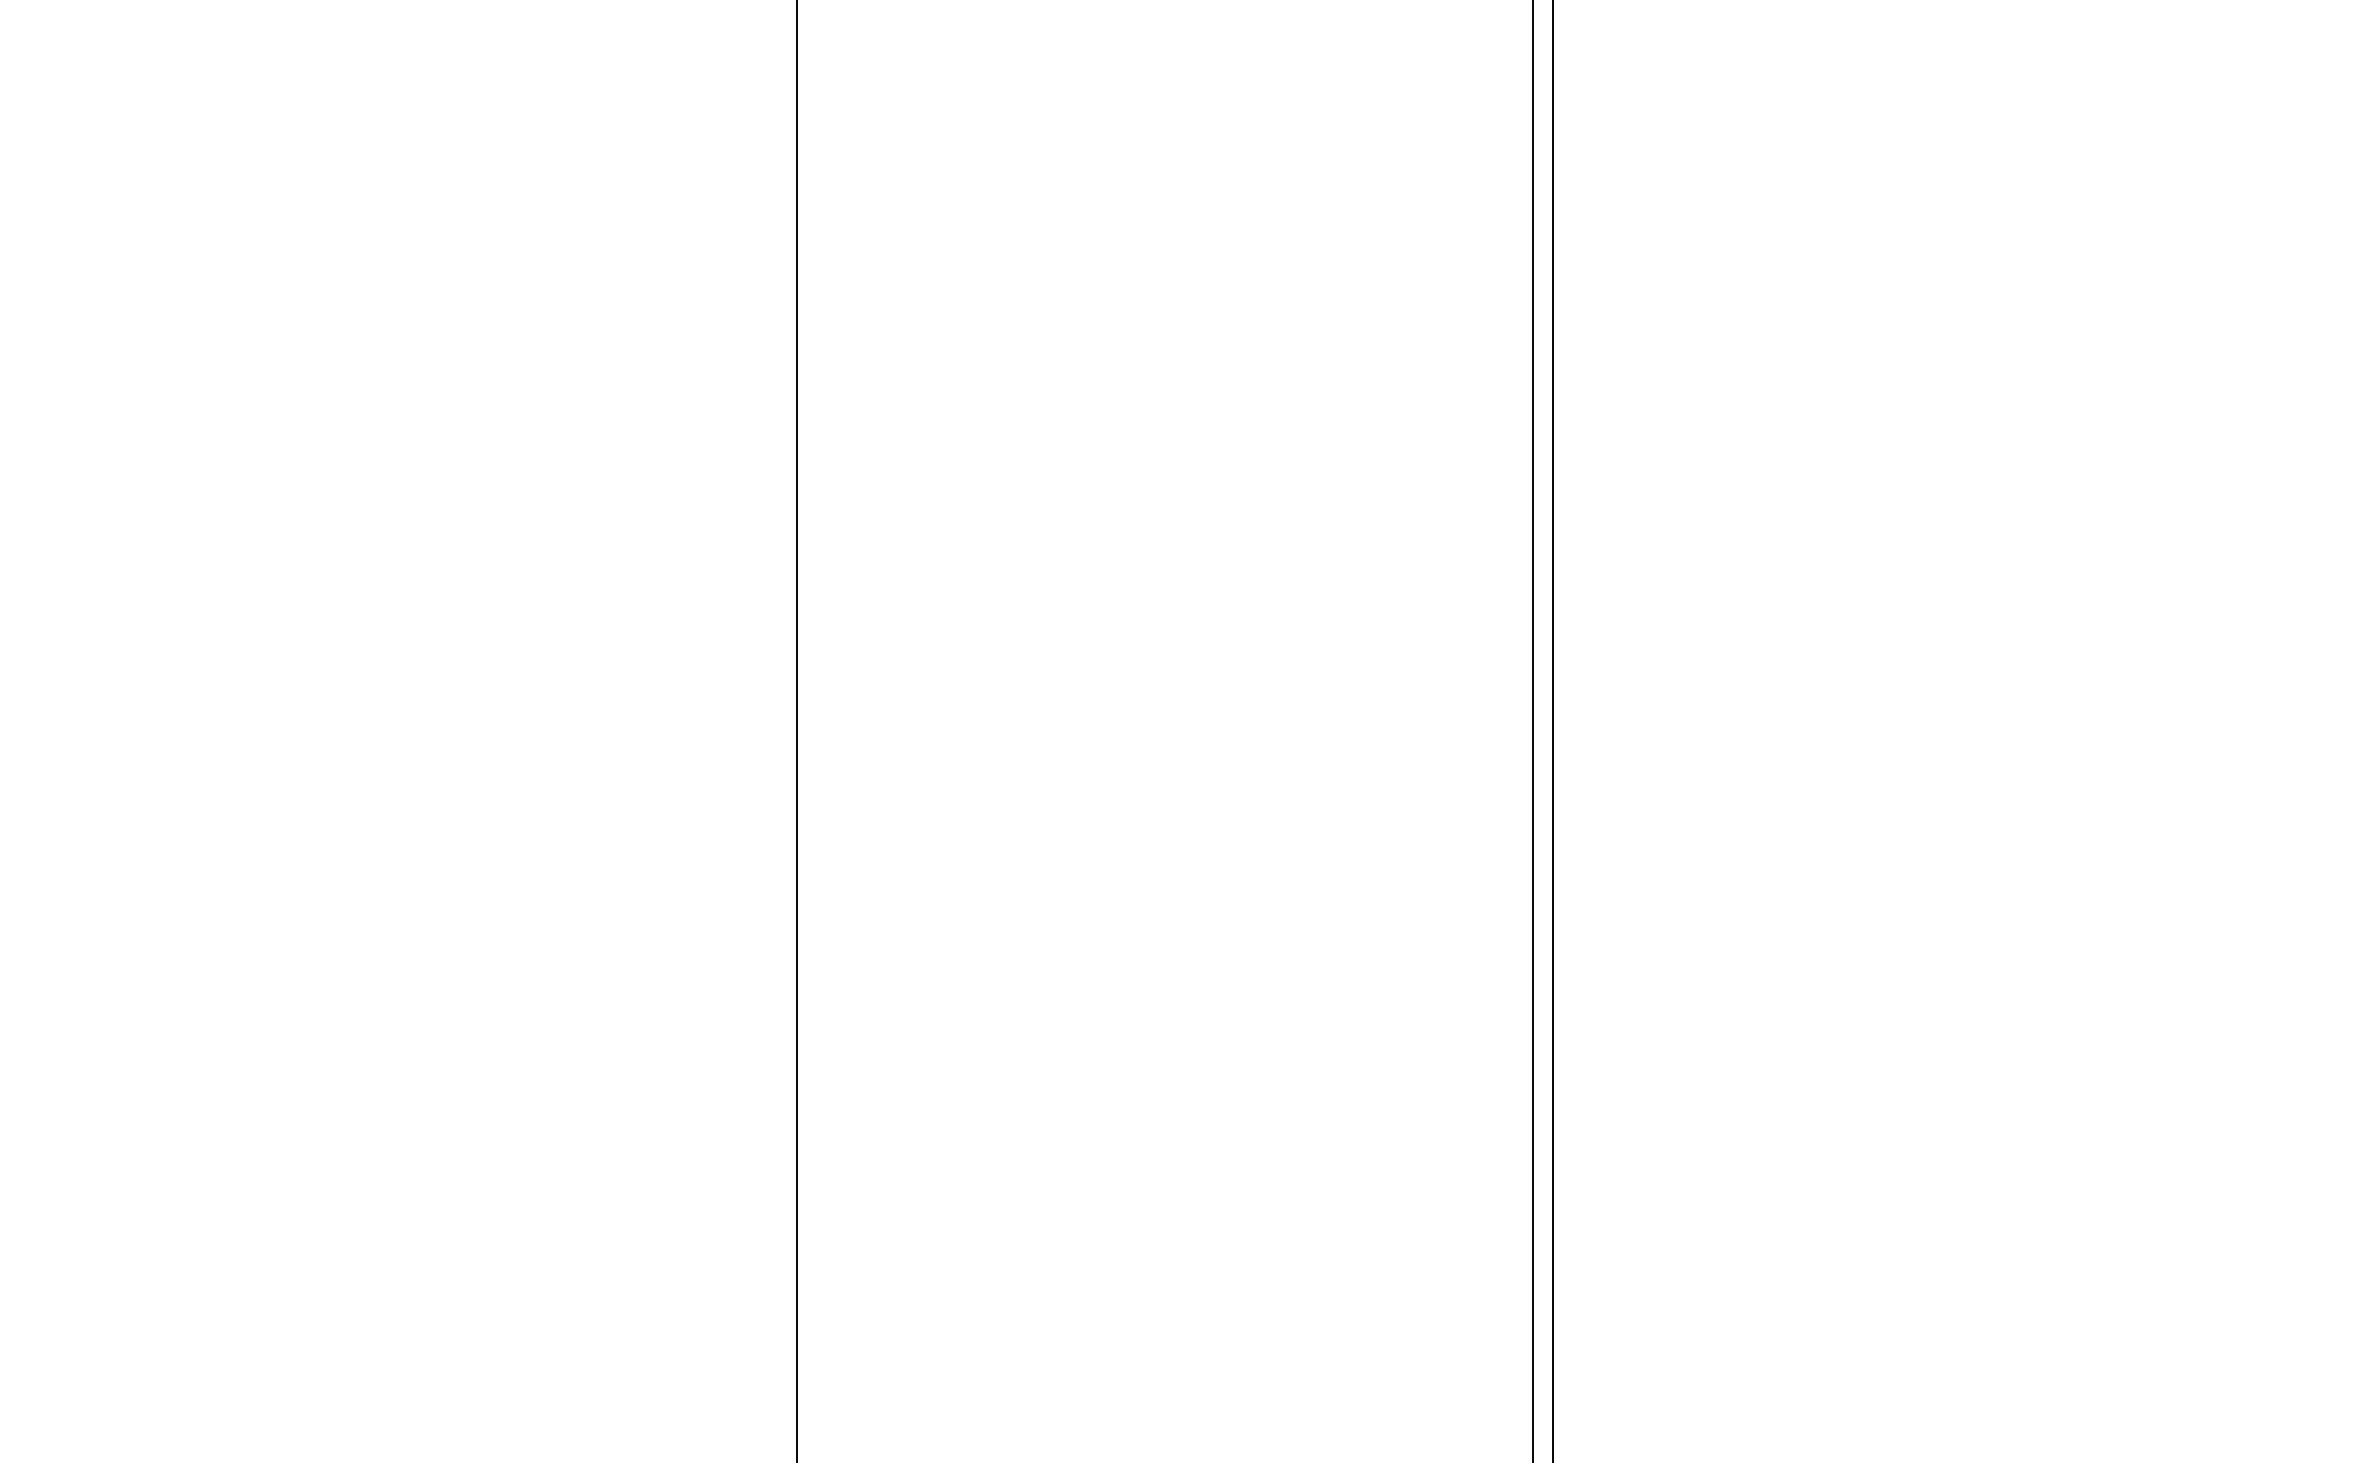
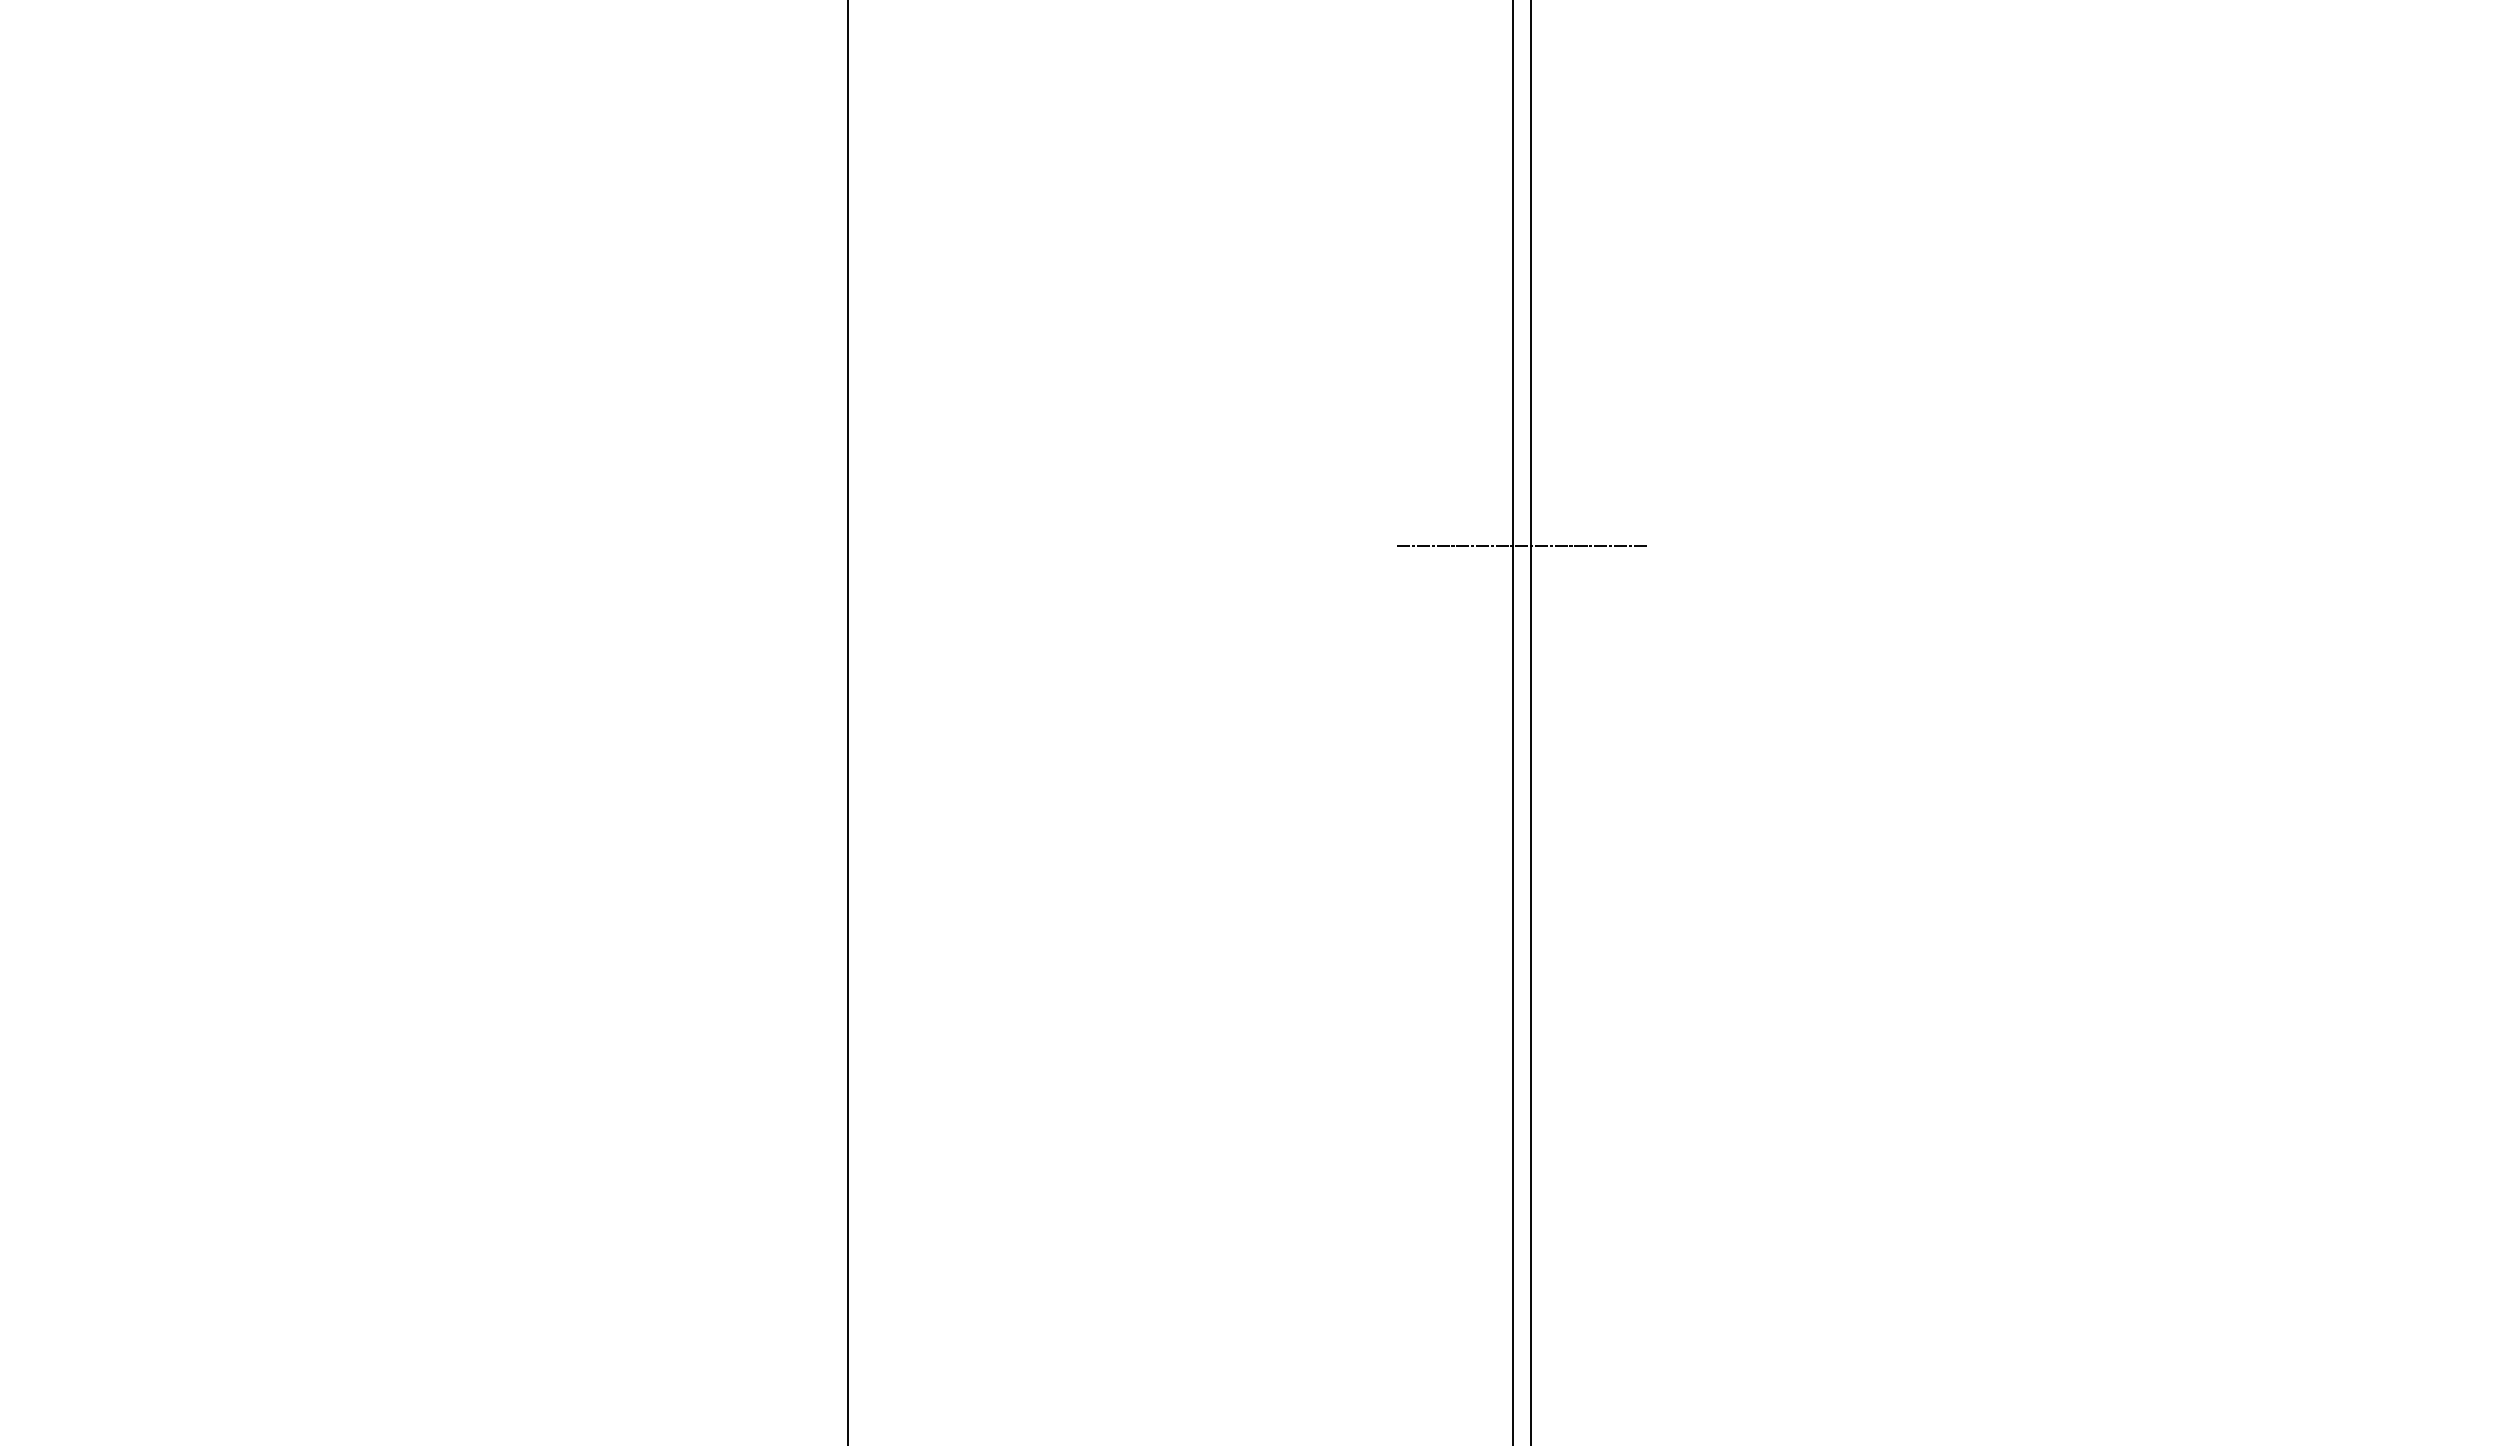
line: (1543, 638) -> (1522, 546), added

